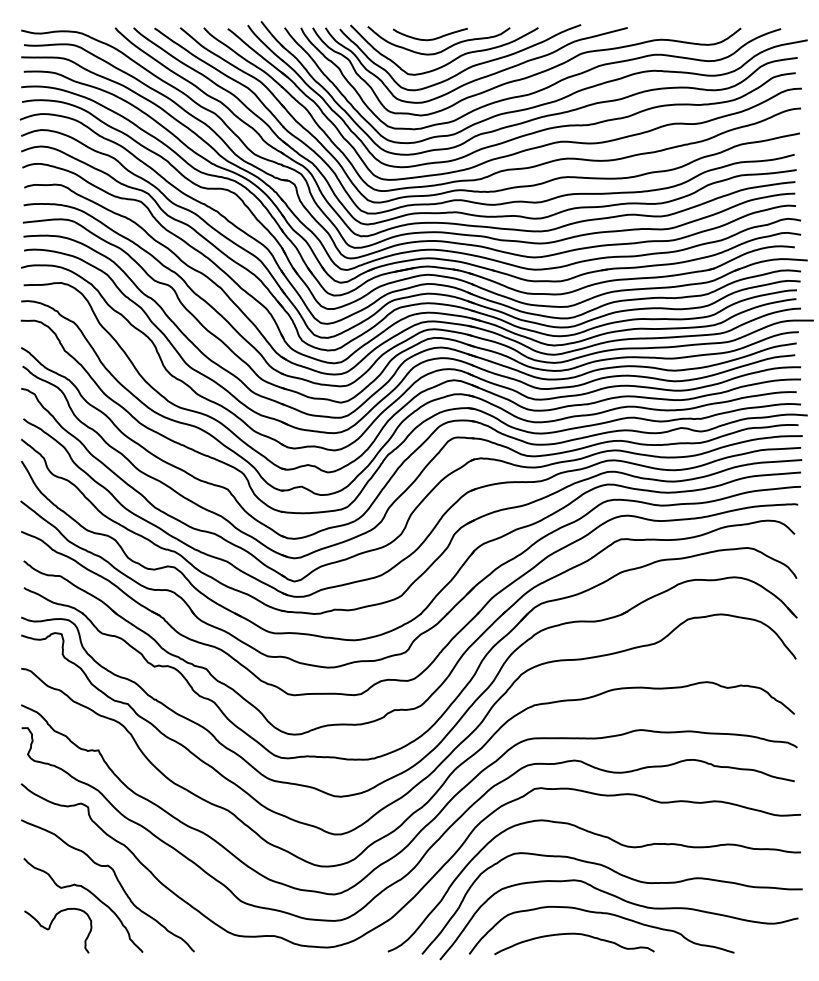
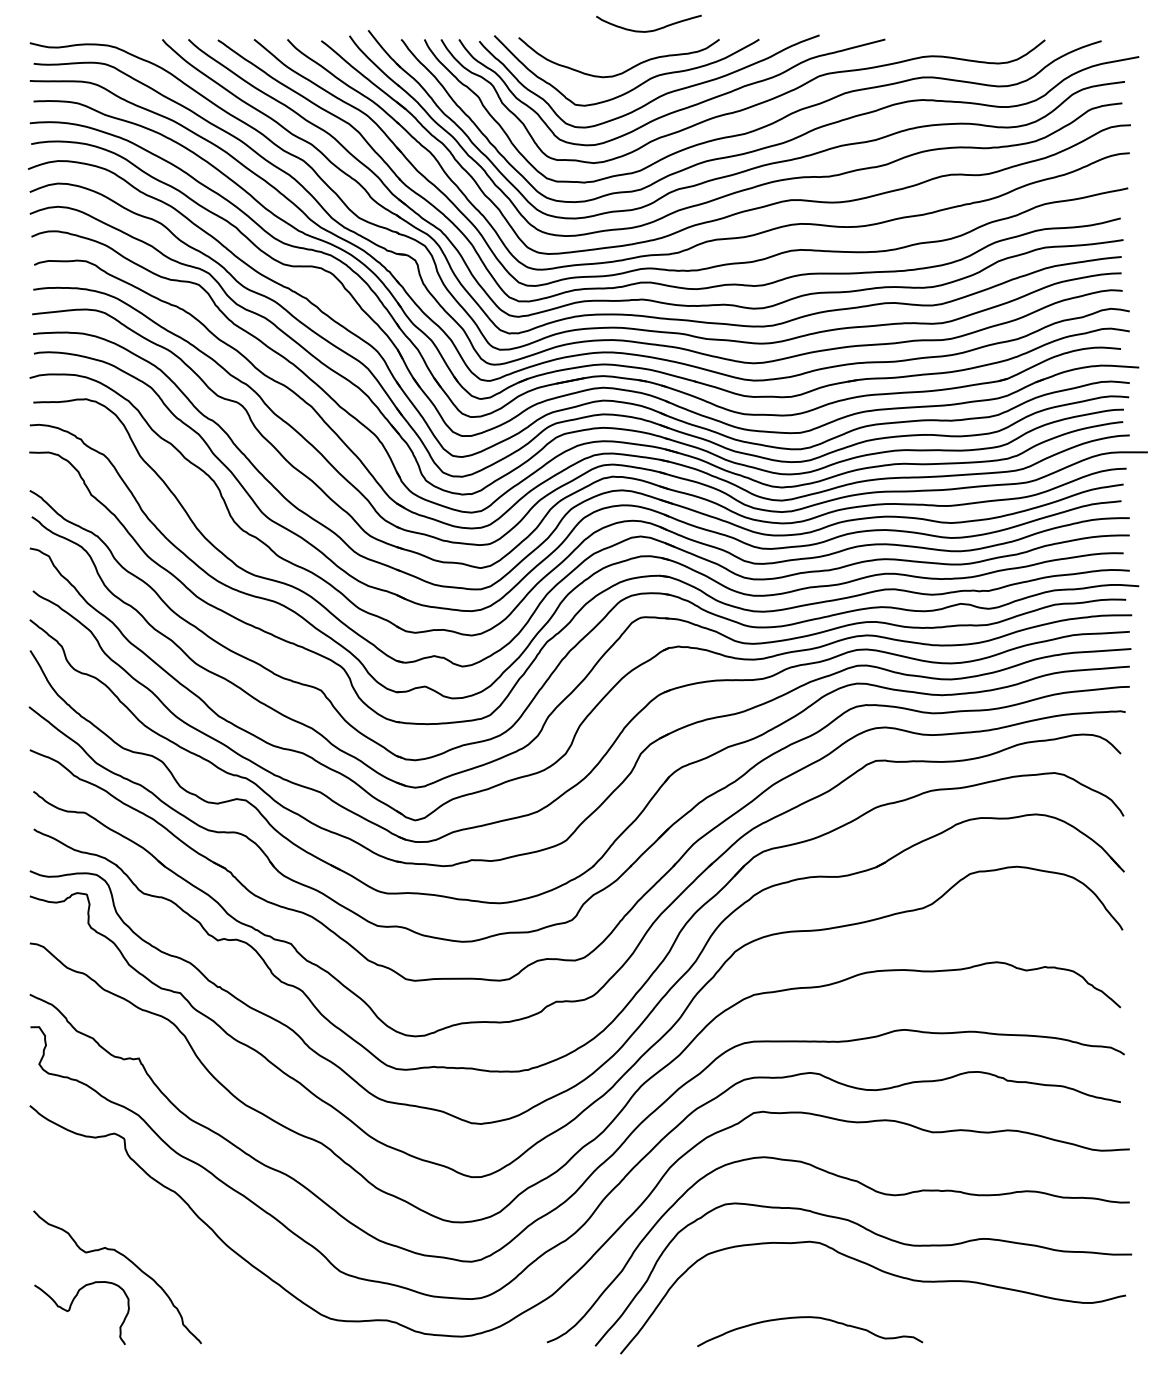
curve: (430, 39) -> (648, 30), moved
curve: (117, 880) -> (165, 1242), removed
curve: (604, 914) -> (852, 1289), removed

